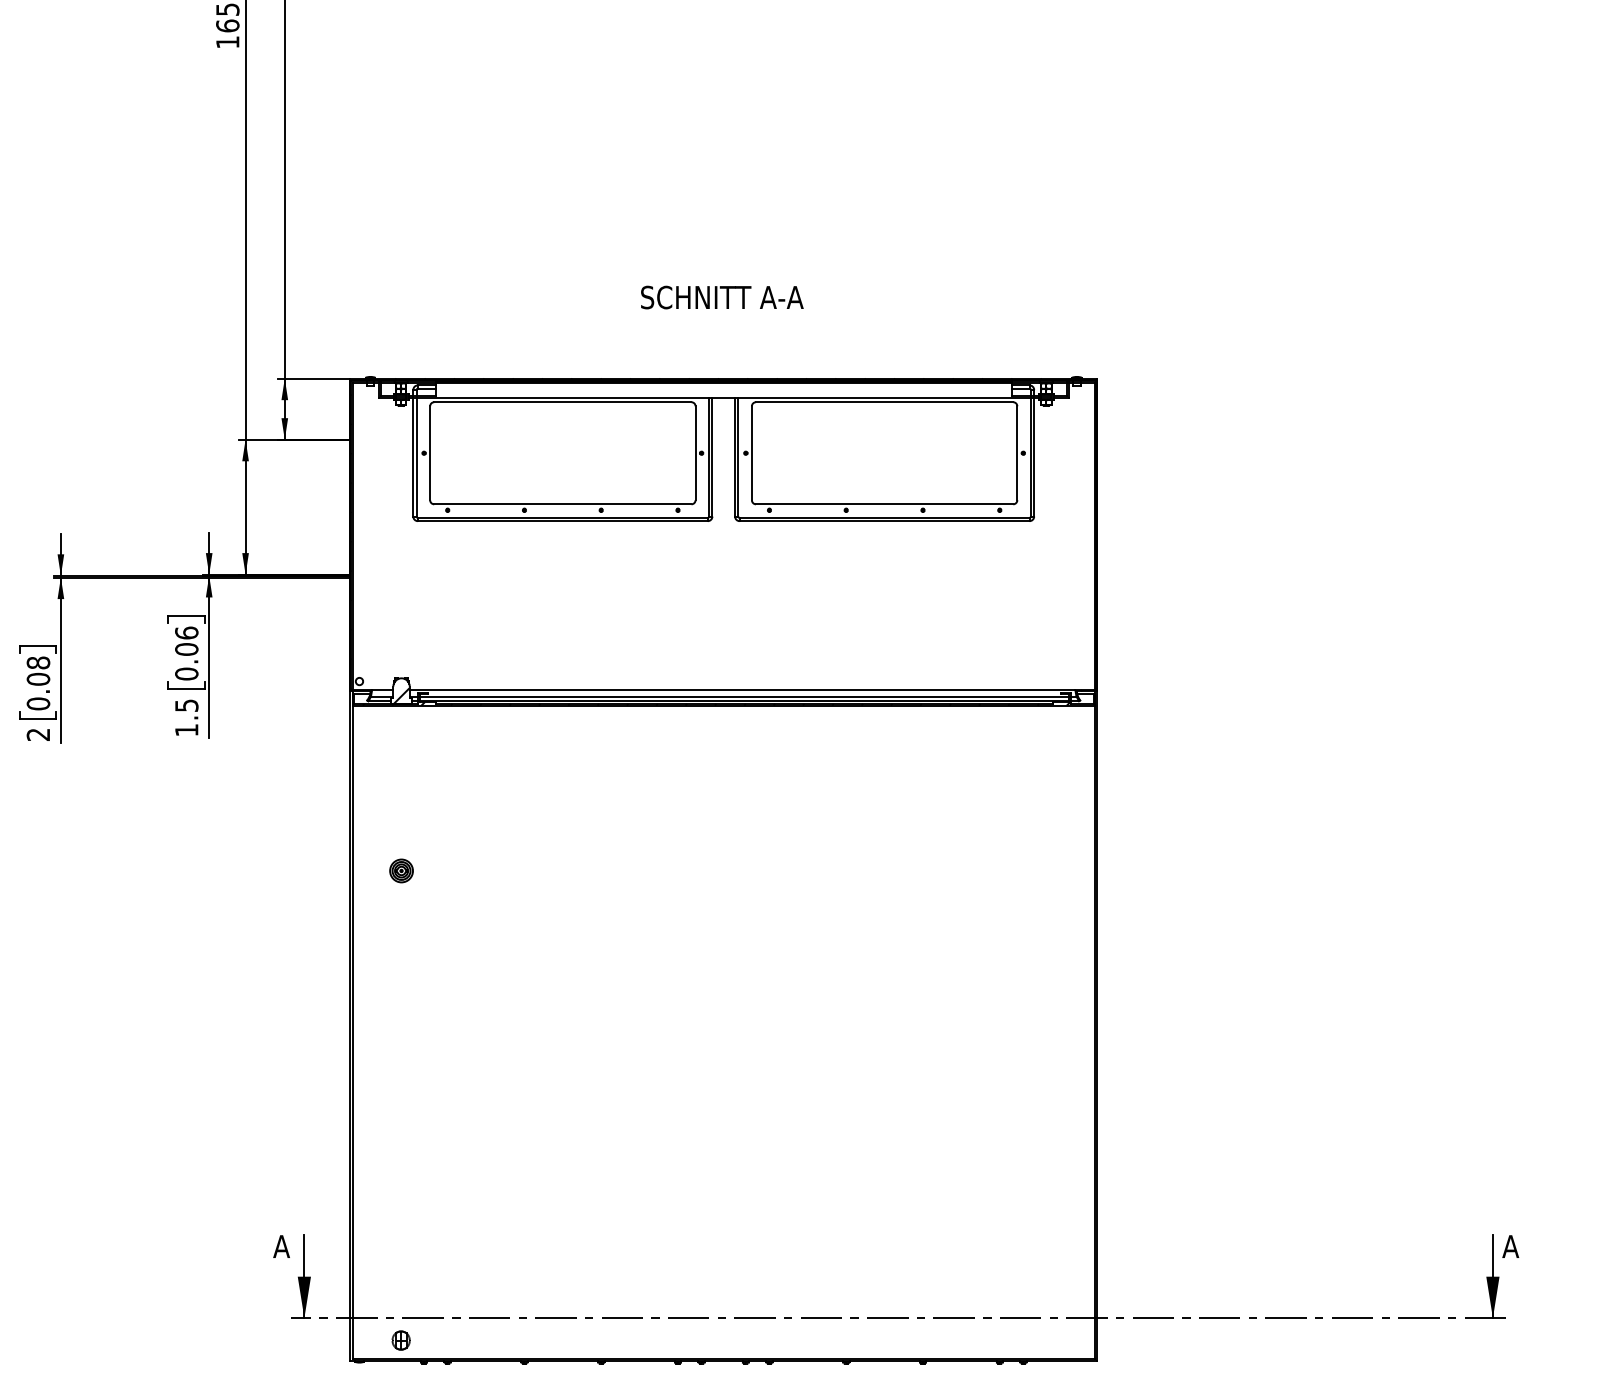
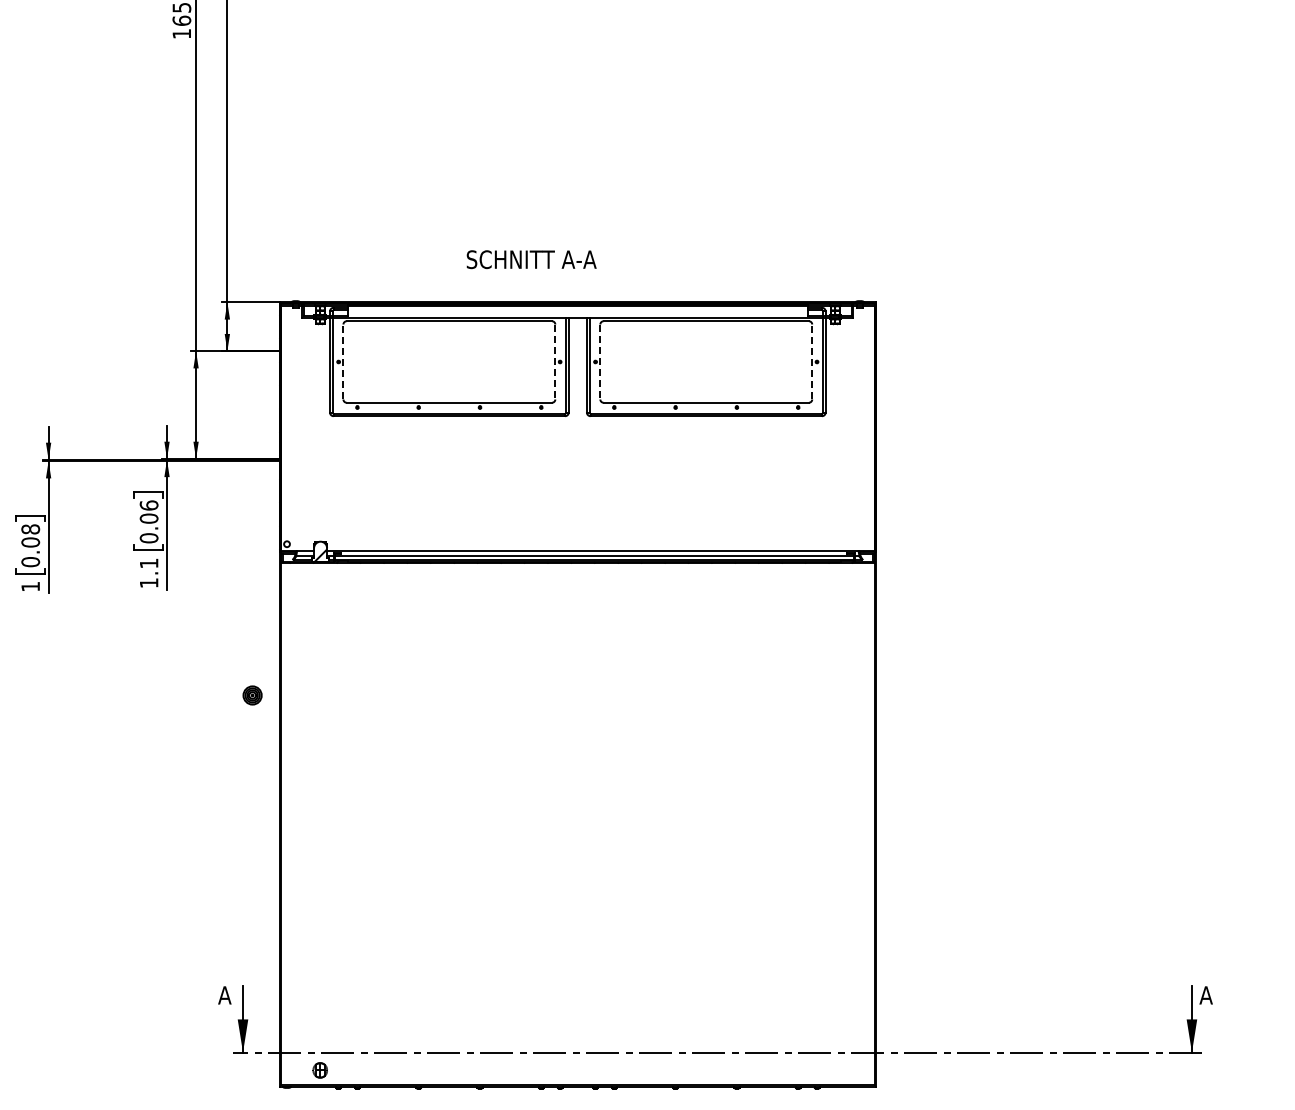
text: (722, 297) -> (531, 259), moved
line: (430, 452) -> (343, 361), solid -> dashed
line: (1017, 452) -> (812, 361), solid -> dashed
line: (695, 453) -> (555, 362), solid -> dashed
line: (752, 453) -> (600, 362), solid -> dashed
text: (187, 705) -> (149, 563), 1.5 -> 1.1
text: (38, 734) -> (30, 586), 2 -> 1
part: (401, 870) -> (252, 695), moved

